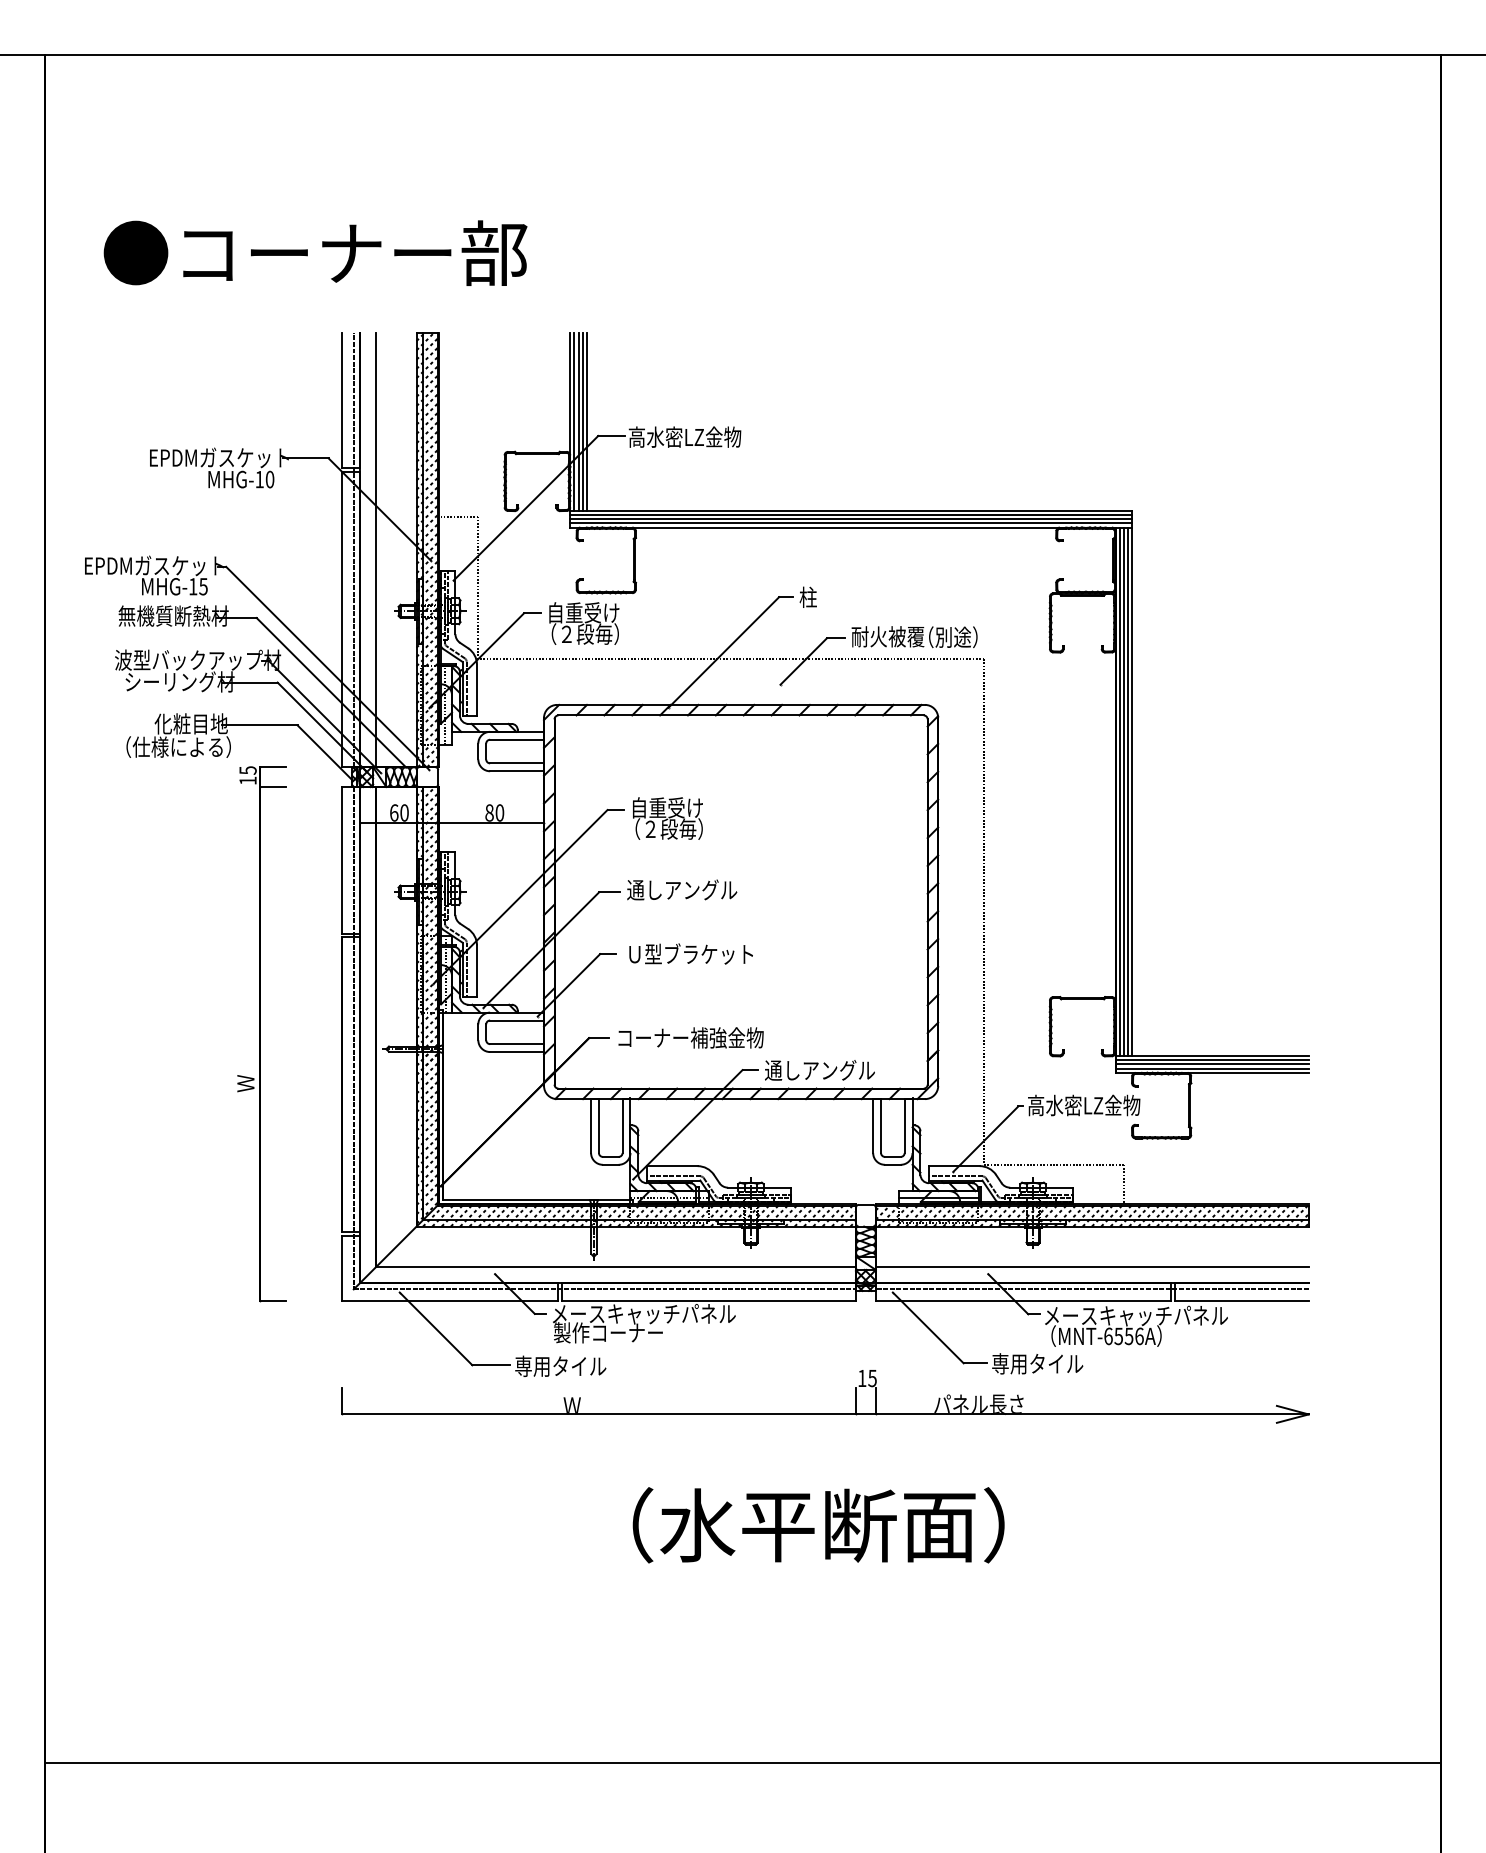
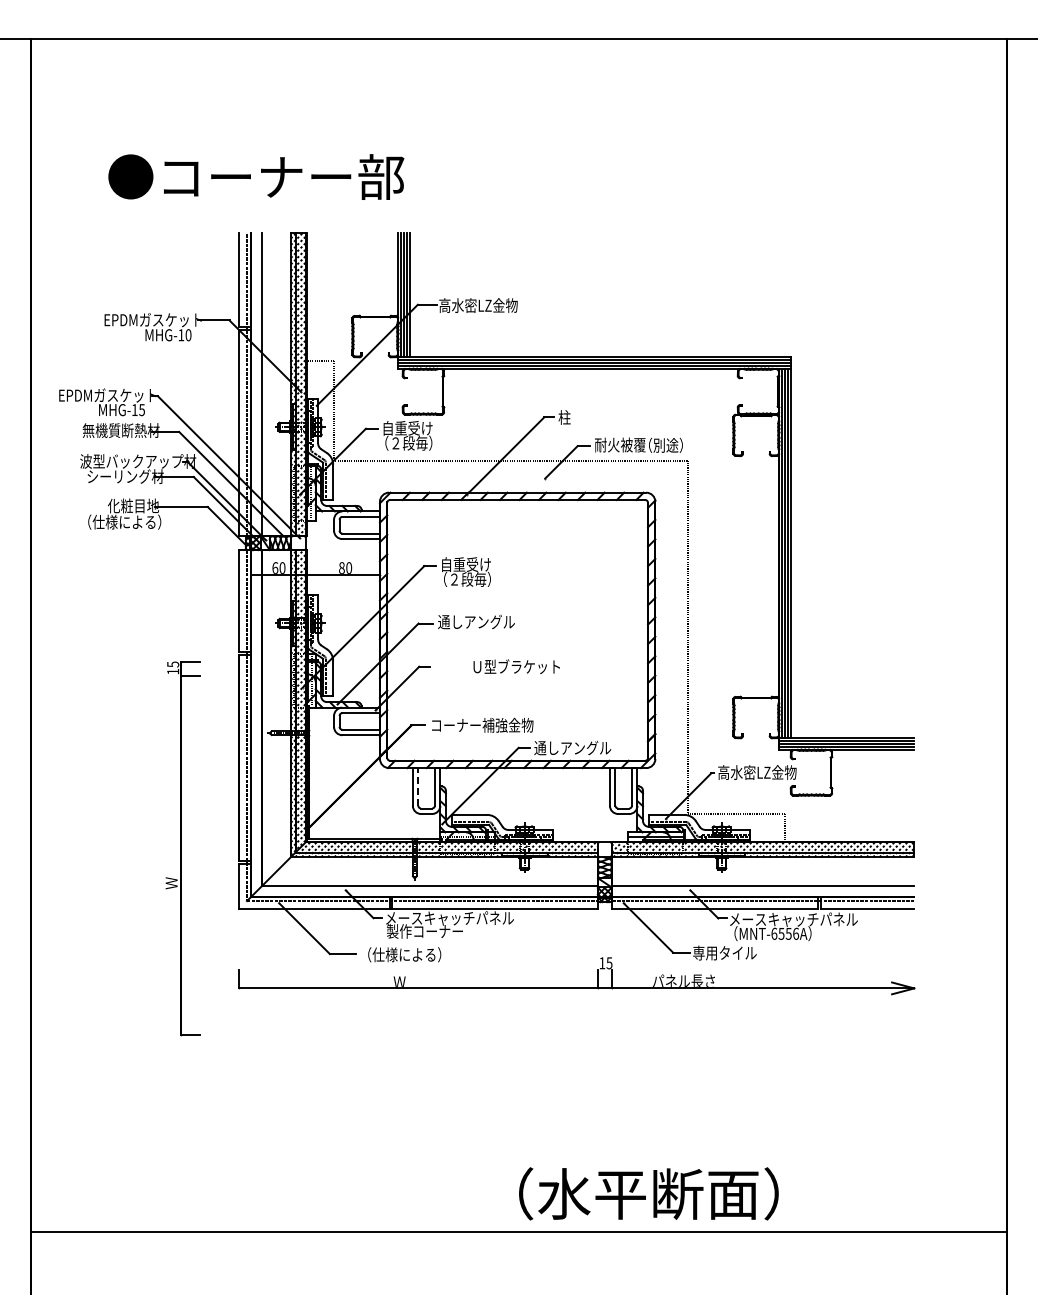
text: (315, 252) -> (256, 176), moved
text: (690, 953) -> (516, 666), moved
part: (261, 1033) -> (182, 848), moved
line: (599, 1125) -> (418, 786), solid -> dashed
text: (573, 1365) -> (400, 954), 専用タイル -> （仕様による）
text: (818, 1524) -> (648, 1193), moved

